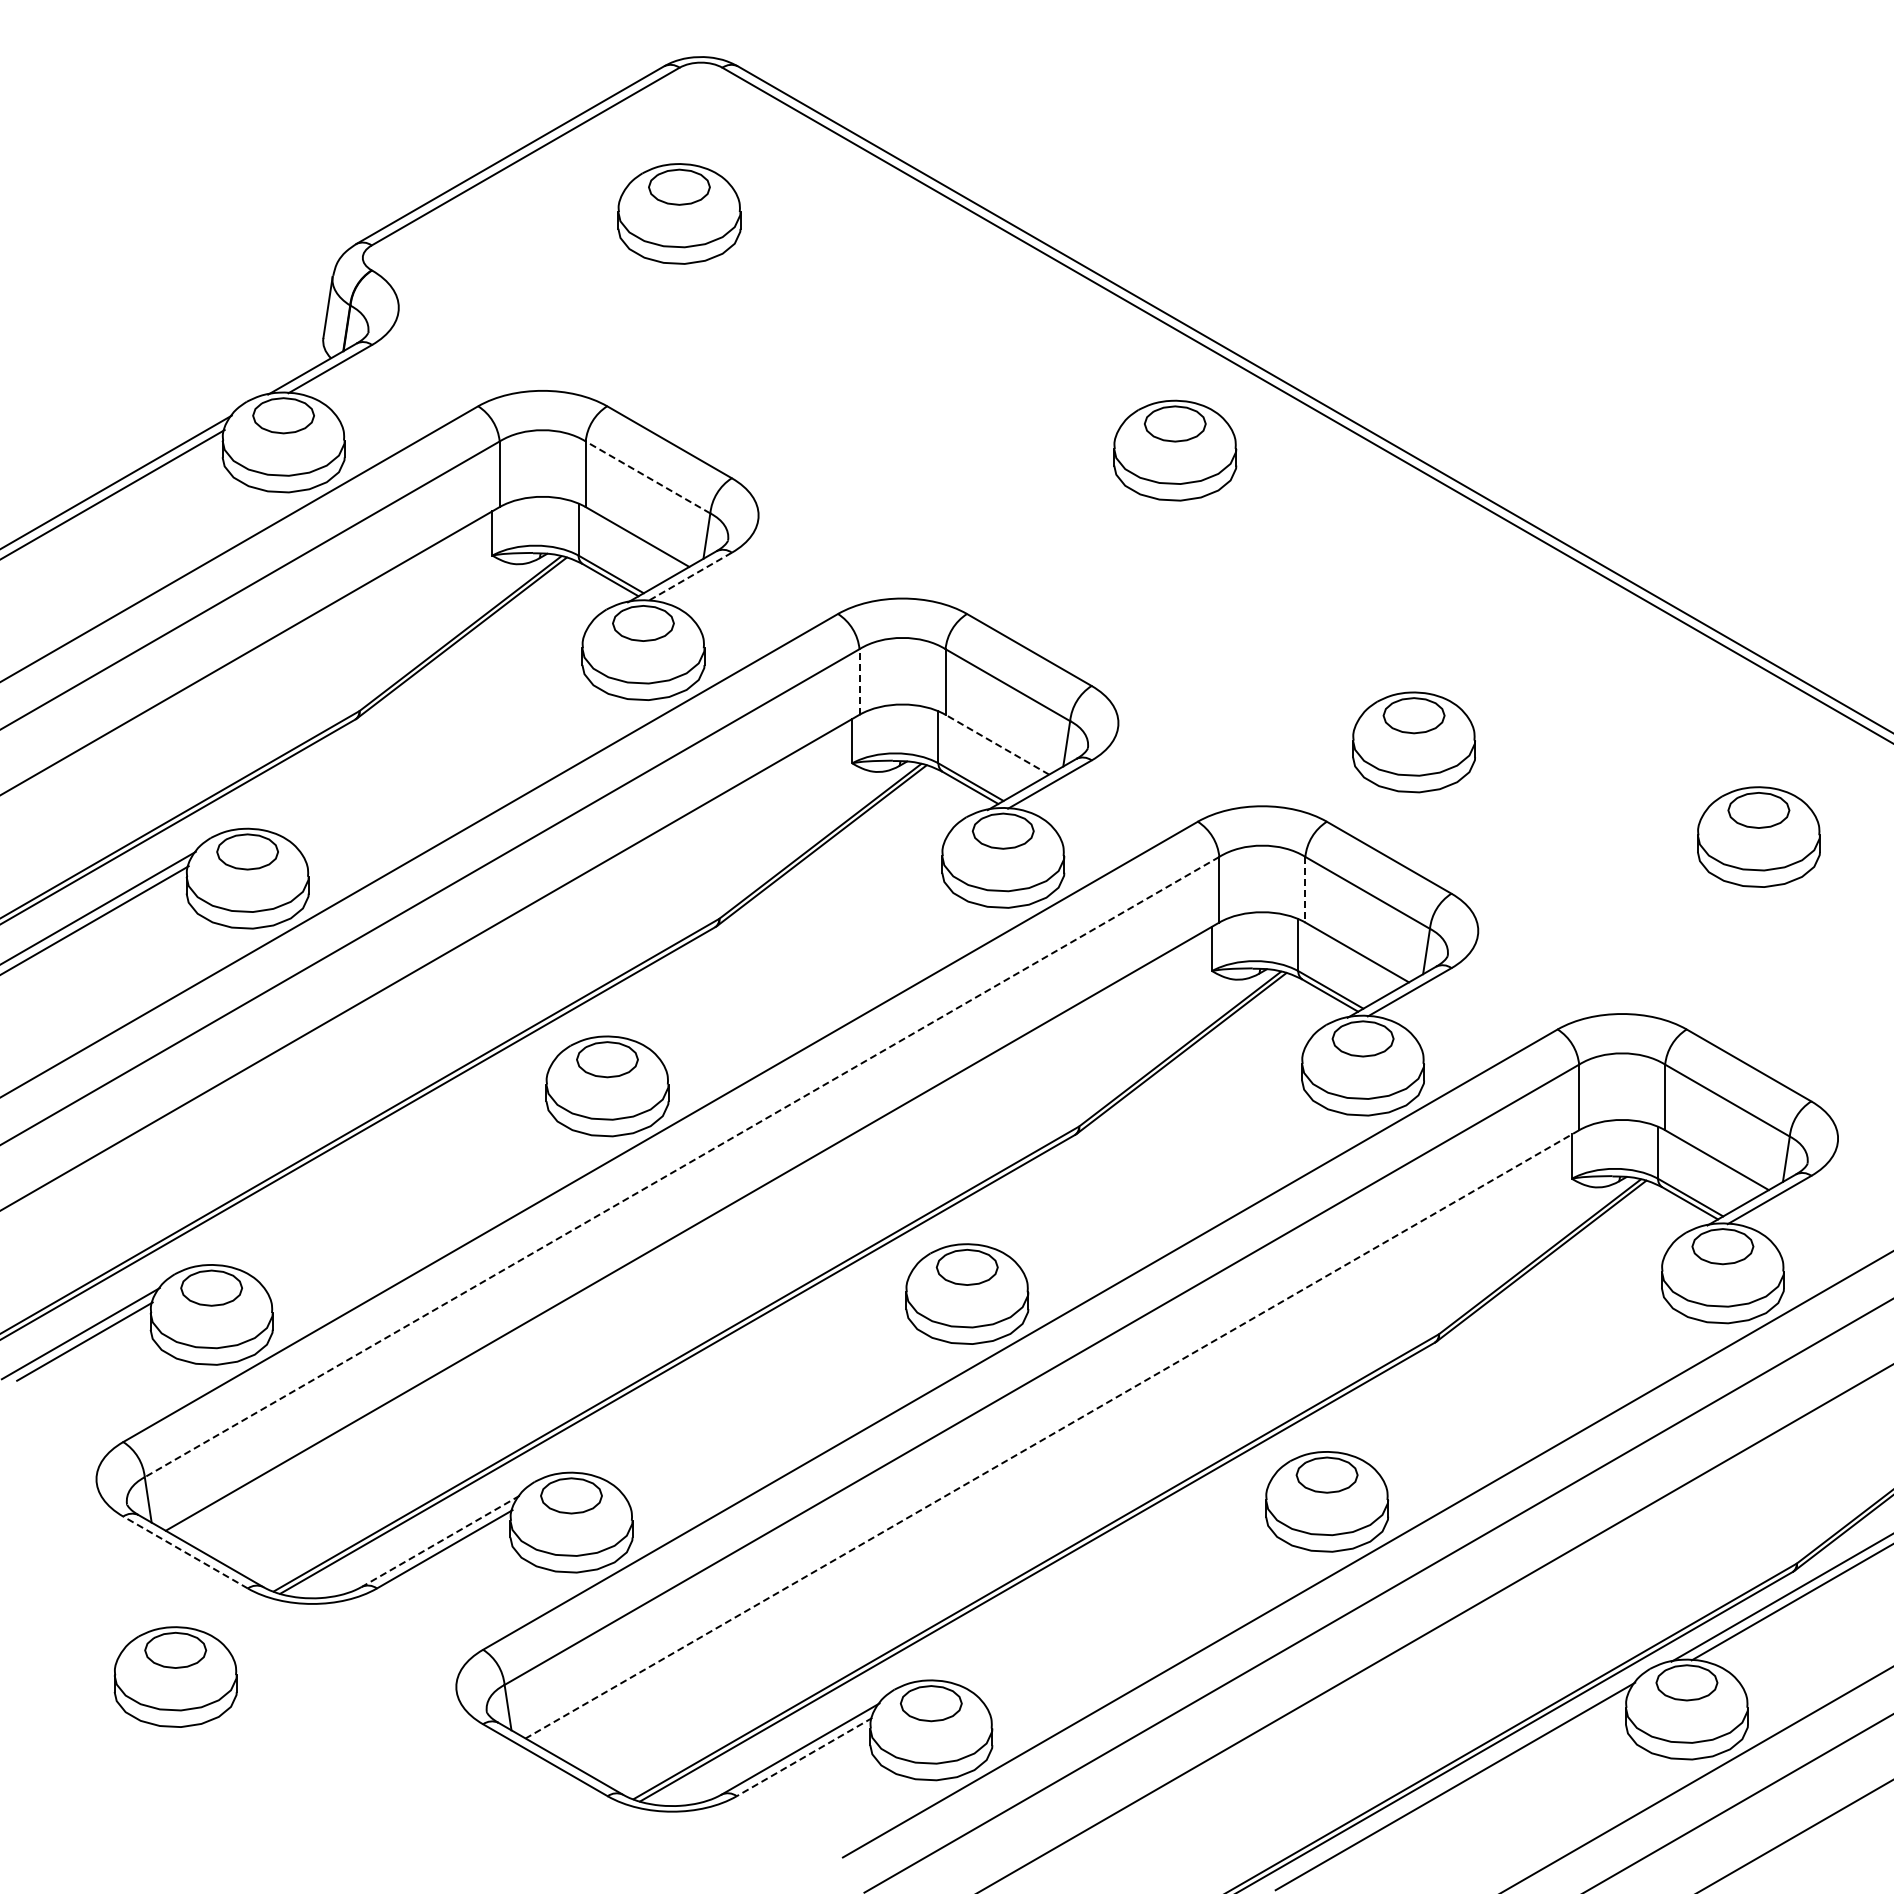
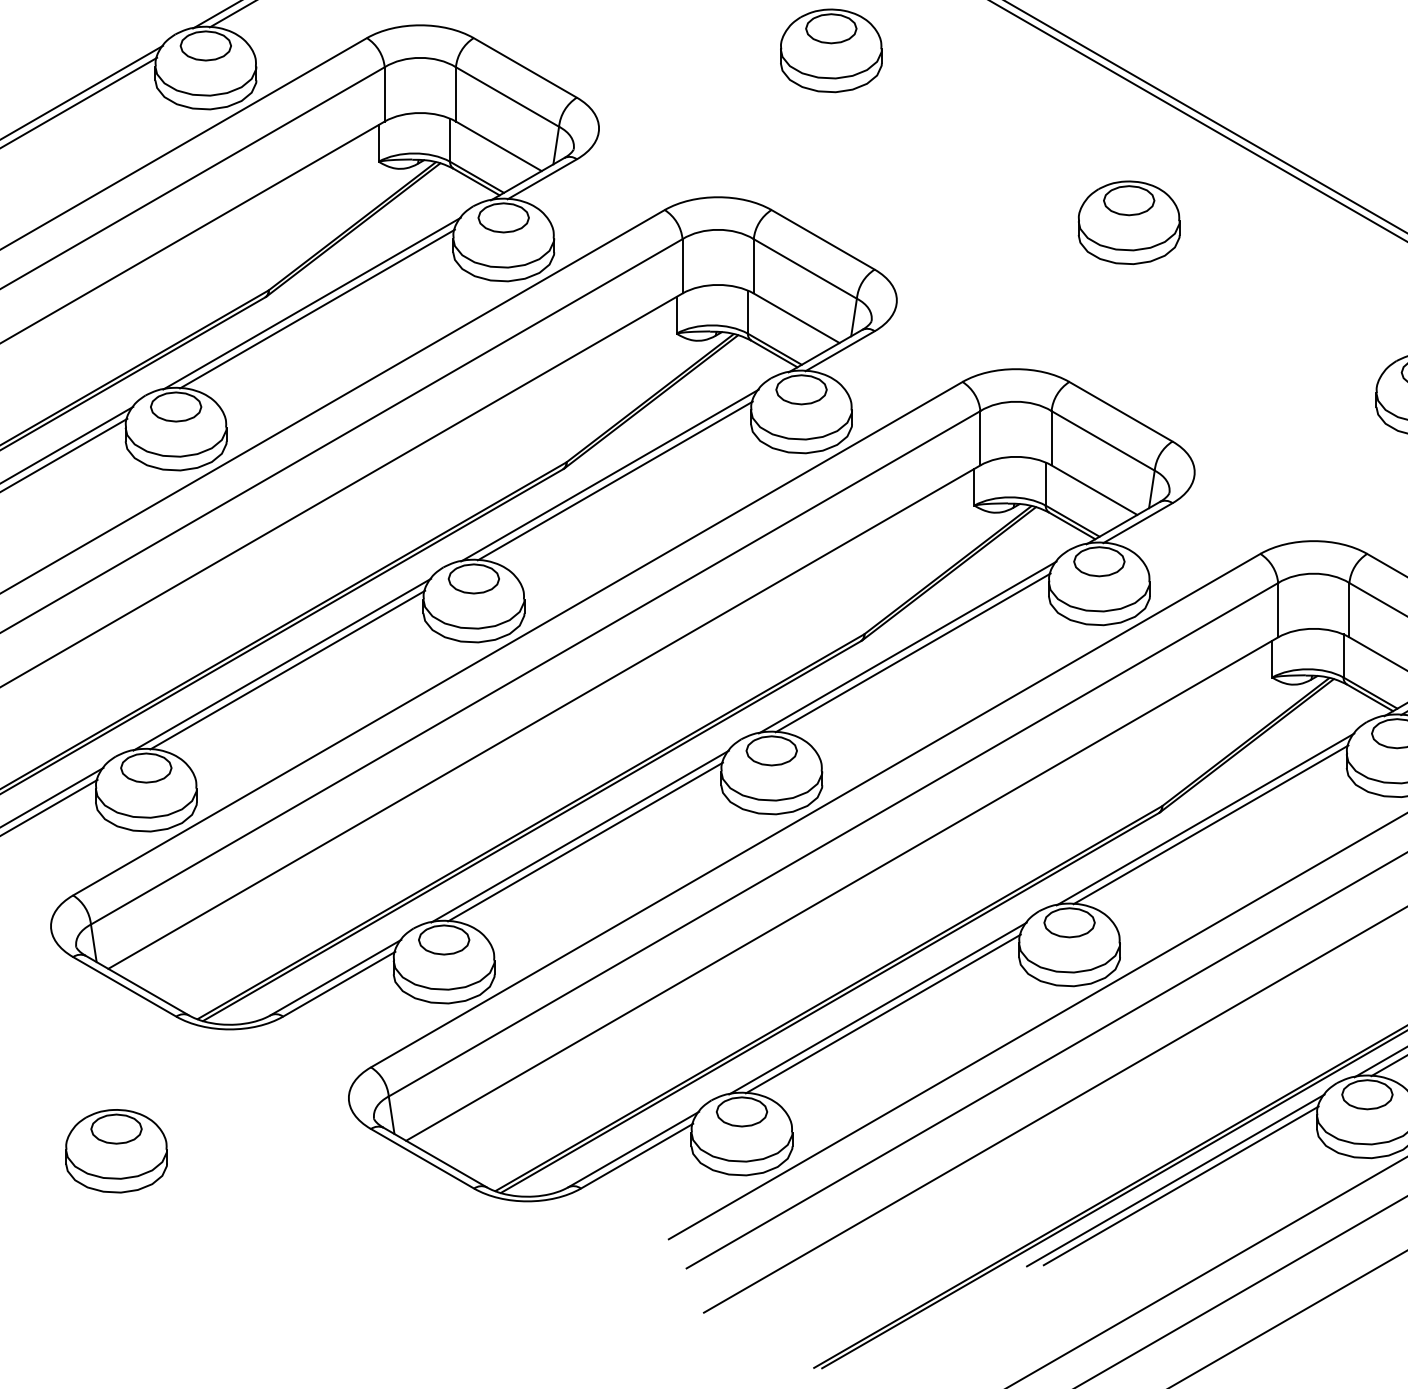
part: (1175, 450) -> (831, 50), moved
line: (648, 477) -> (507, 97), dashed -> solid
line: (689, 577) -> (541, 179), dashed -> solid
line: (859, 682) -> (682, 266), dashed -> solid
line: (411, 726) -> (311, 303), added
line: (418, 733) -> (317, 308), added
part: (1413, 742) -> (1128, 222), moved
line: (997, 744) -> (796, 318), dashed -> solid
line: (1305, 889) -> (1051, 438), dashed -> solid
line: (771, 934) -> (609, 475), added
line: (778, 941) -> (615, 481), added
line: (1131, 1142) -> (907, 647), added
line: (1138, 1148) -> (913, 652), added
line: (375, 1163) -> (281, 664), added
line: (681, 1167) -> (535, 668), dashed -> solid
line: (382, 1169) -> (287, 669), added
line: (1491, 1350) -> (1205, 819), added
line: (1497, 1356) -> (1210, 824), added
line: (735, 1370) -> (579, 836), added
line: (742, 1377) -> (585, 841), added
line: (1051, 1434) -> (841, 889), dashed -> solid
line: (440, 1541) -> (335, 977), dashed -> solid
line: (185, 1552) -> (124, 986), dashed -> solid
line: (1095, 1578) -> (877, 1008), added
line: (1102, 1585) -> (883, 1014), added
part: (175, 1676) -> (116, 1150), moved
line: (804, 1757) -> (637, 1156), dashed -> solid
line: (1461, 1792) -> (1180, 1185), added

